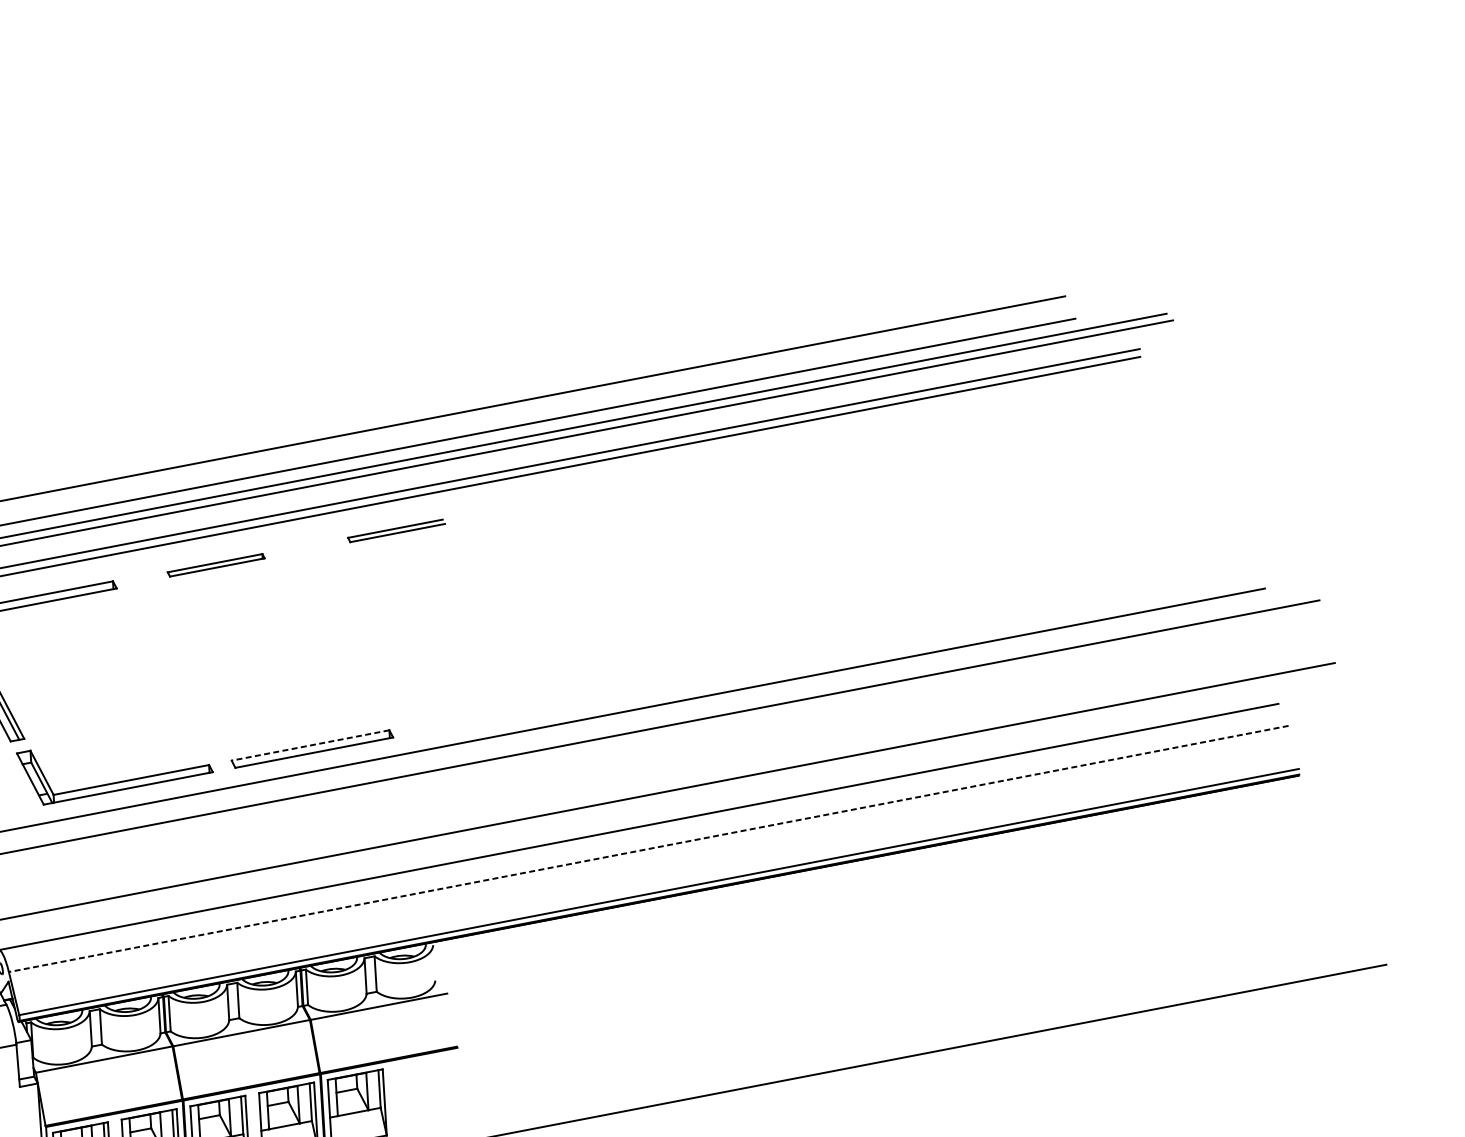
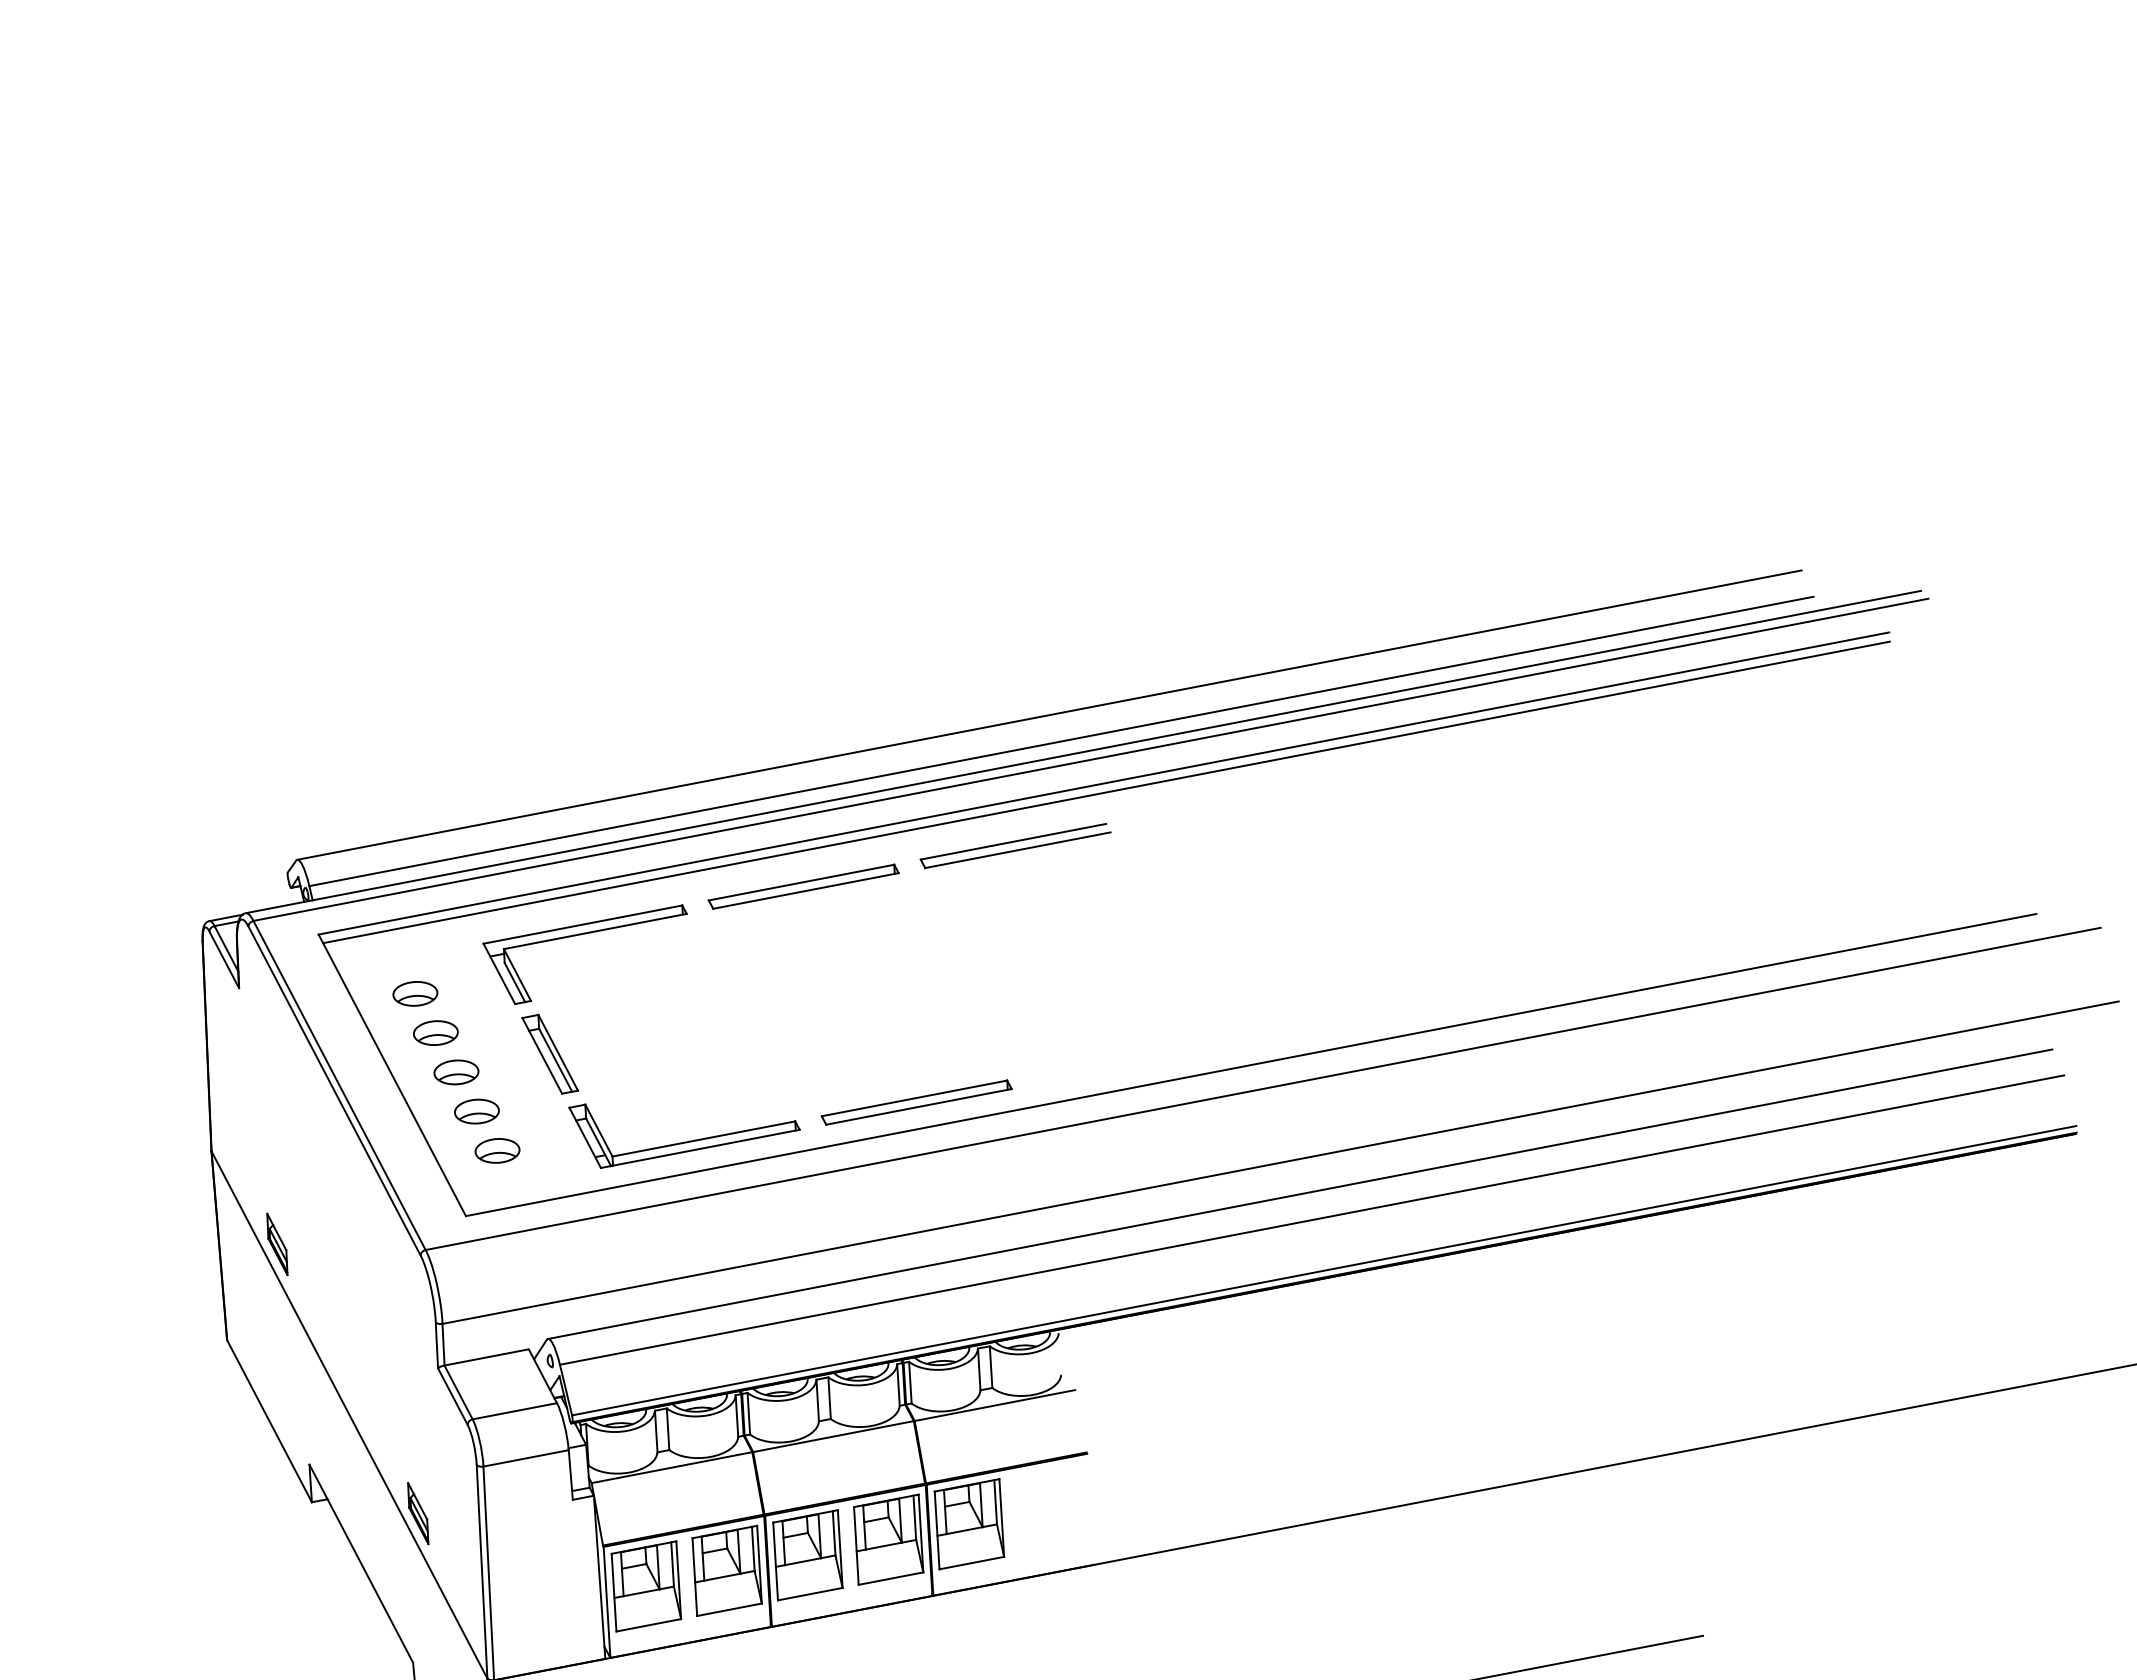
part: (396, 531) -> (1015, 846), size x1.67
part: (216, 565) -> (803, 886), size x1.67
line: (310, 745) -> (914, 1098), dashed -> solid
line: (649, 849) -> (1312, 1220), dashed -> solid

